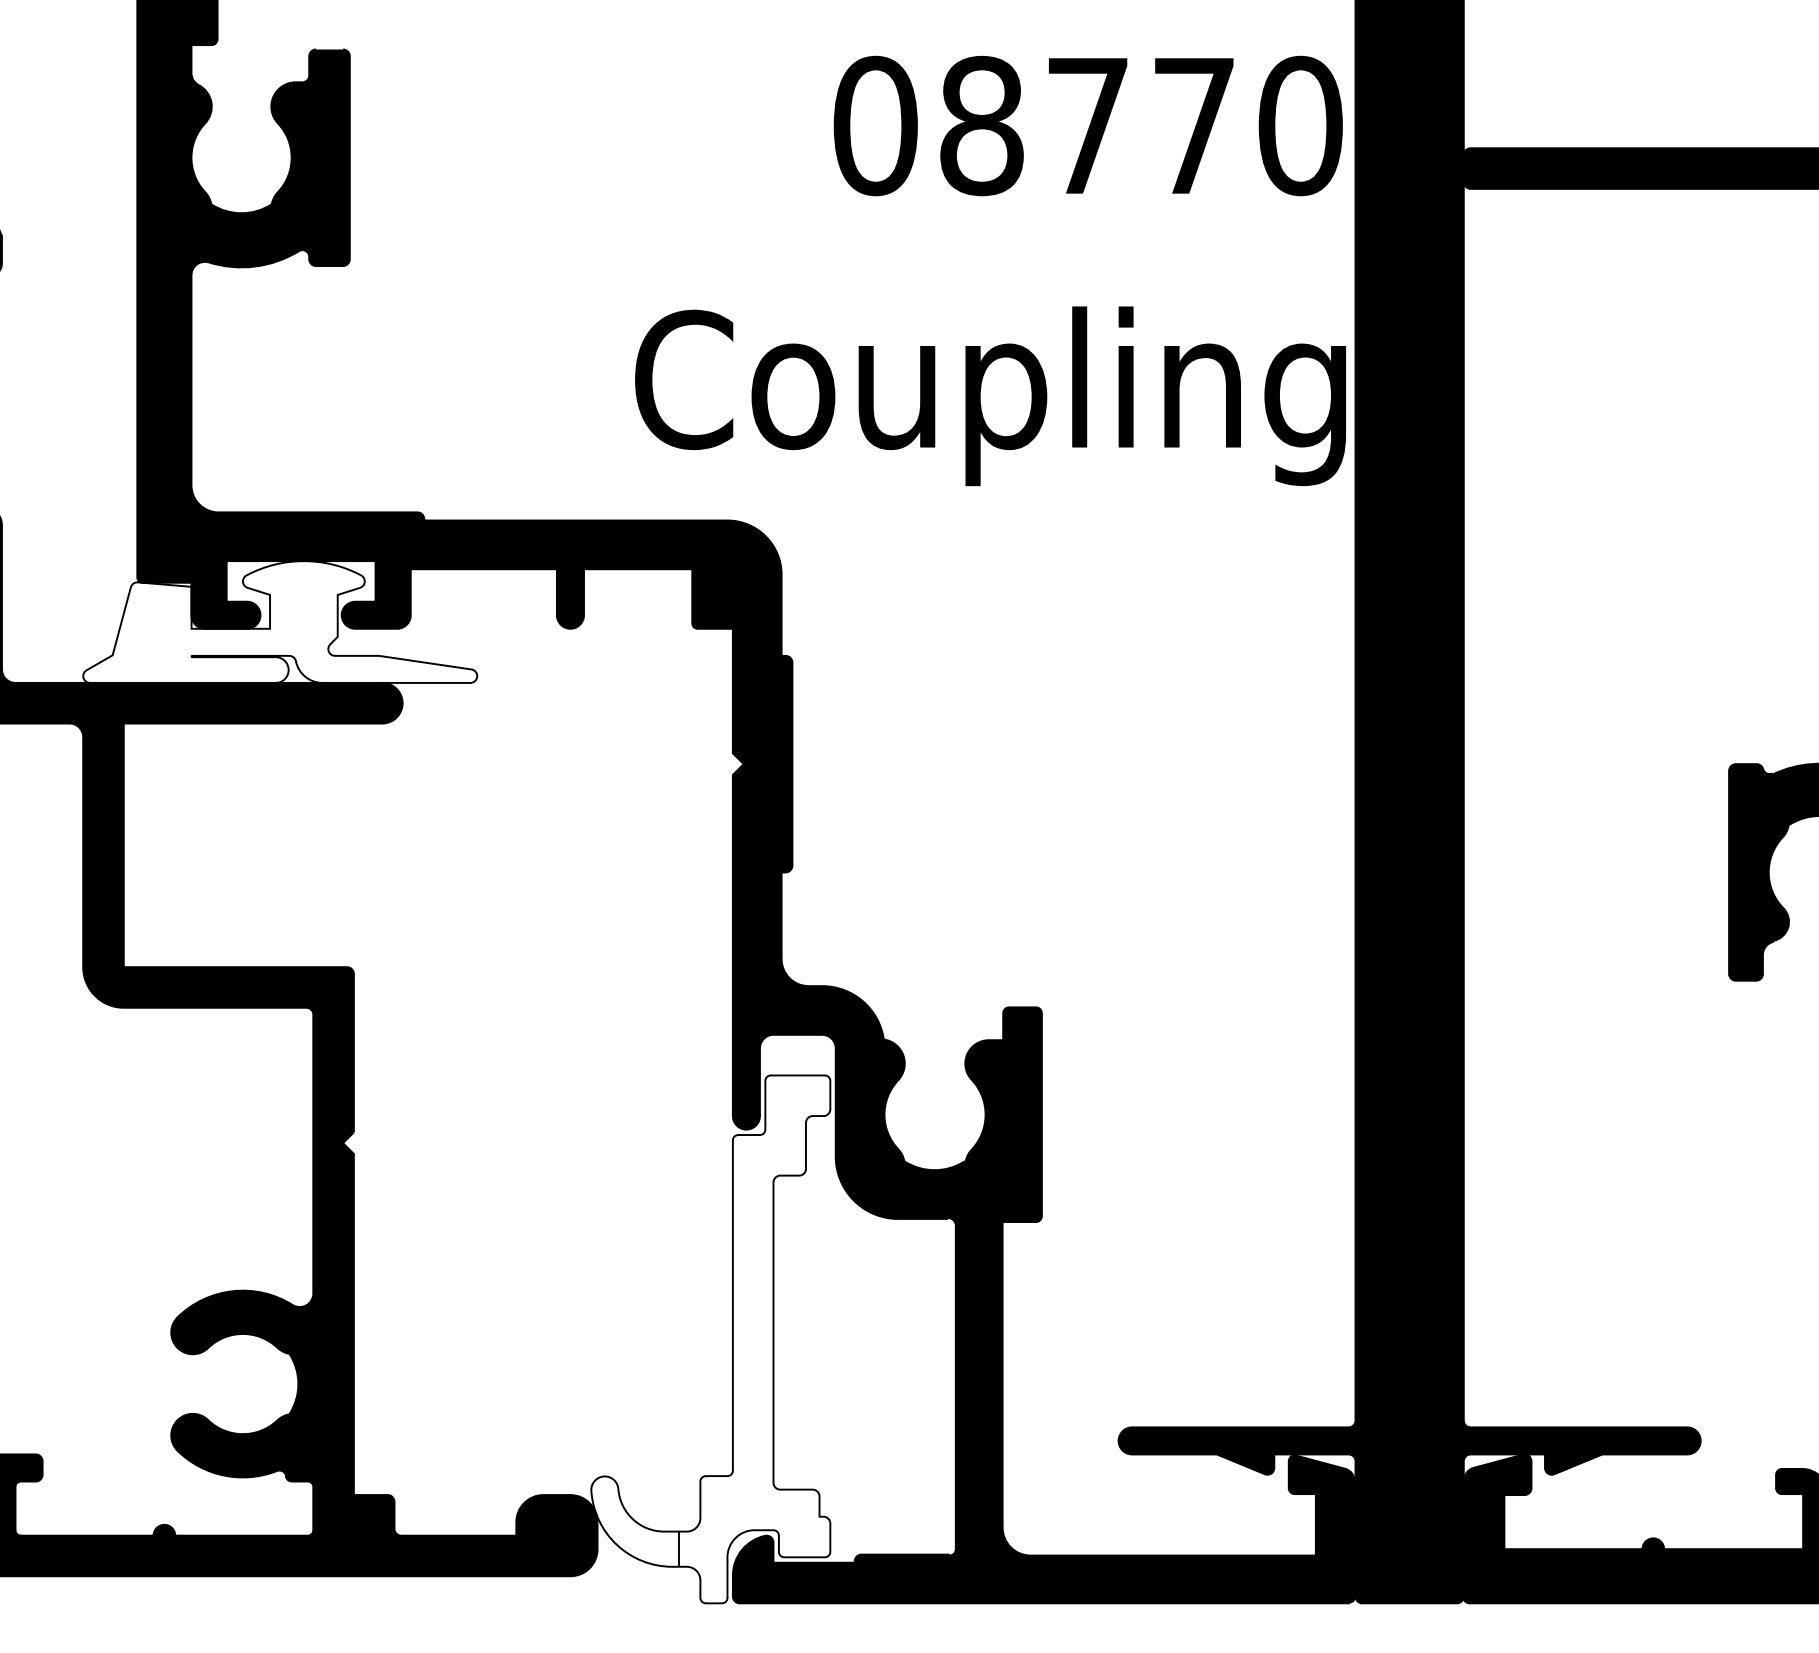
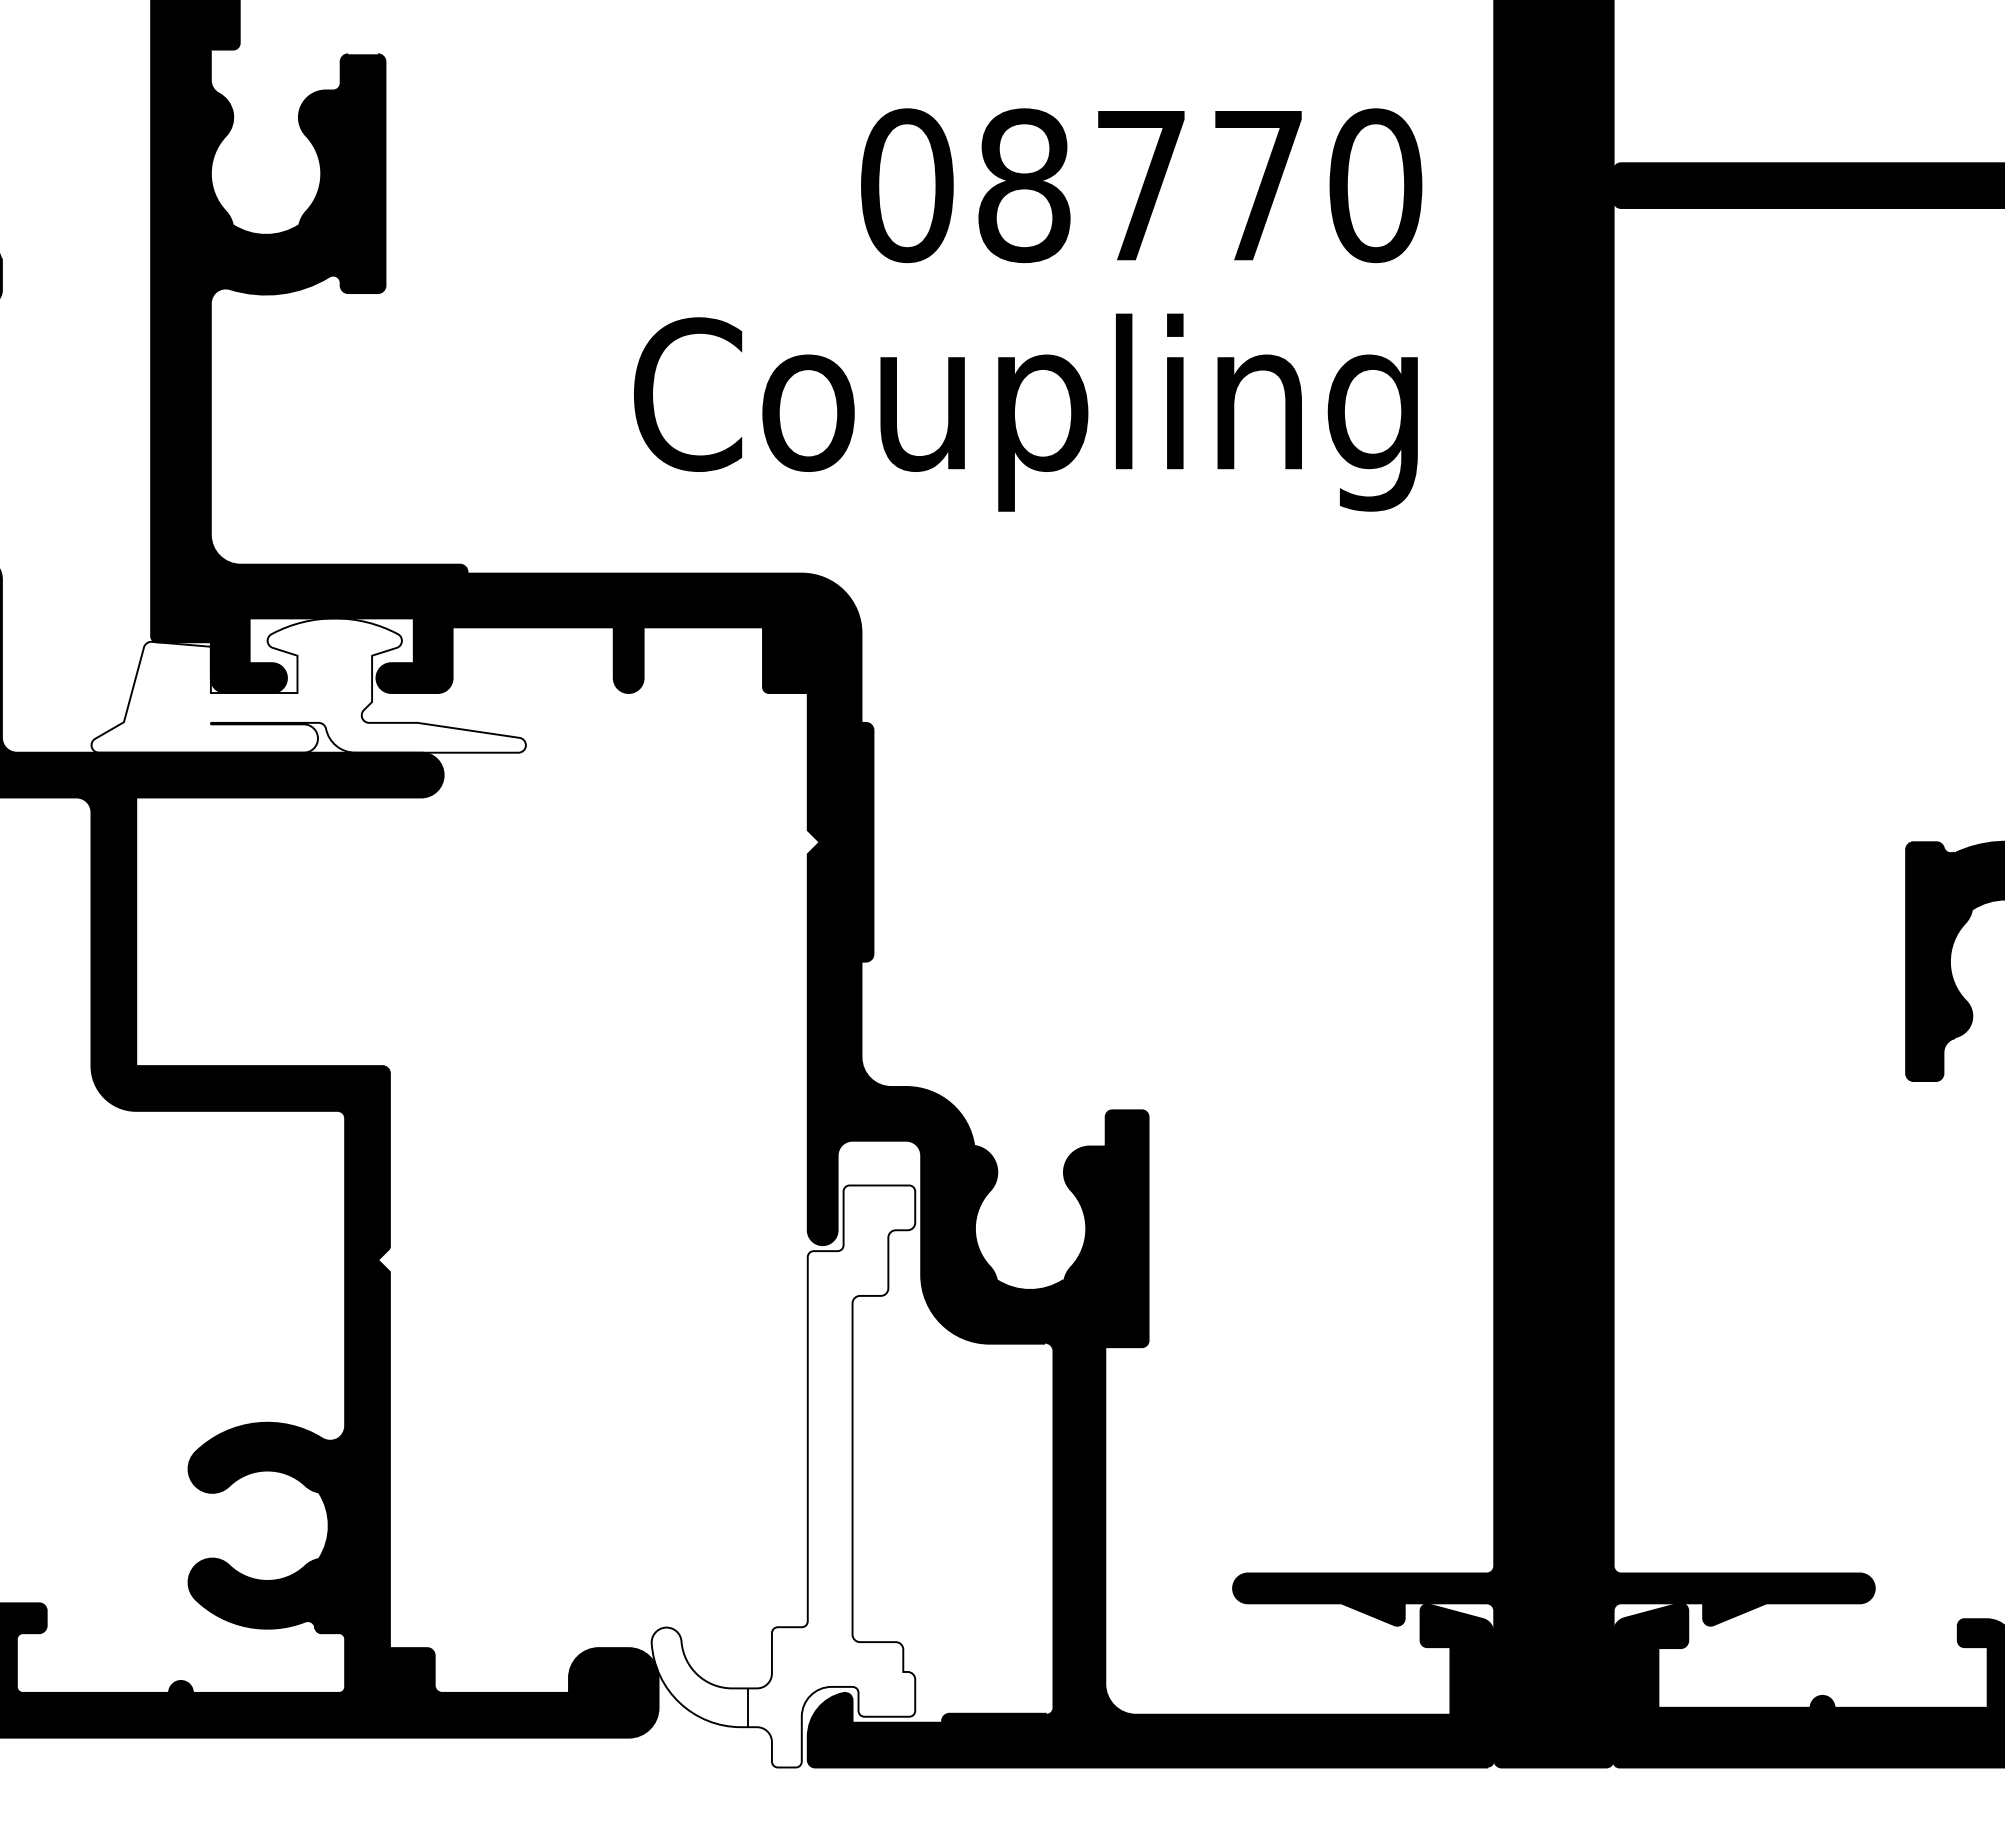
text: (1088, 125) -> (1141, 185), moved
text: (990, 396) -> (1025, 412), moved

